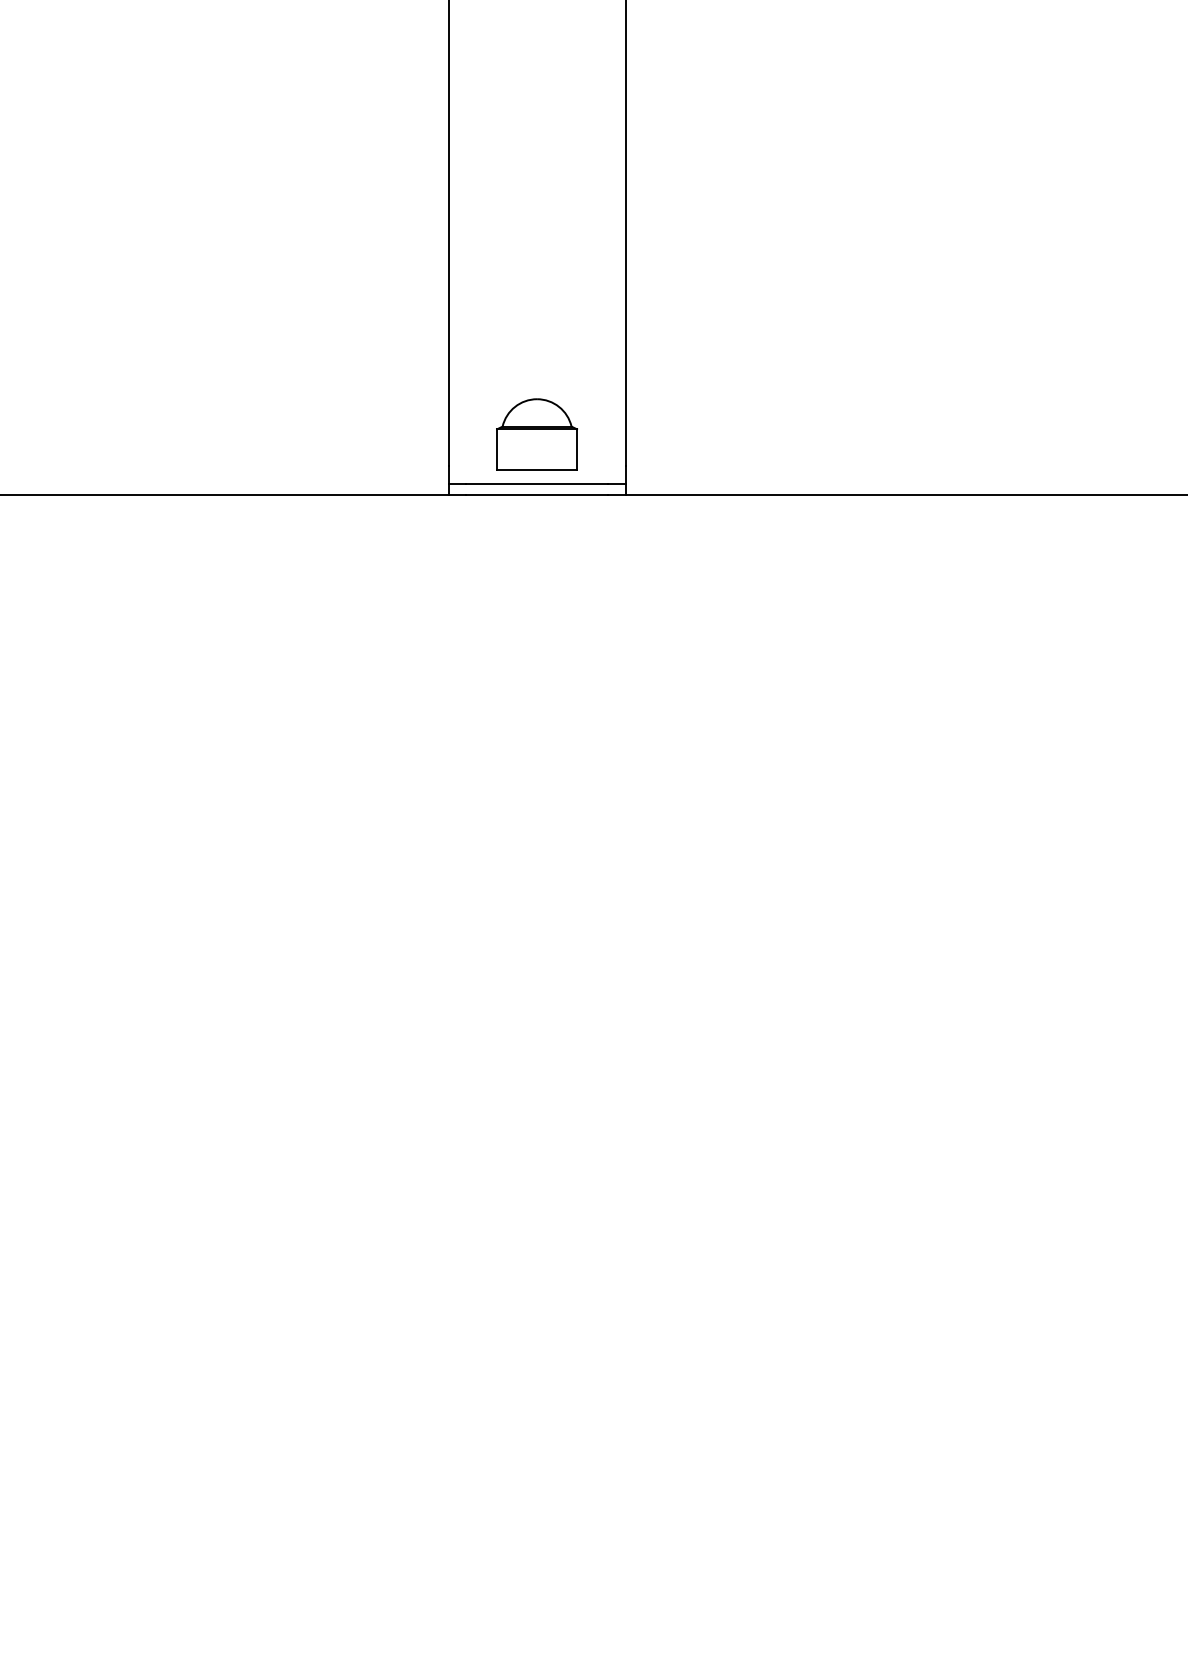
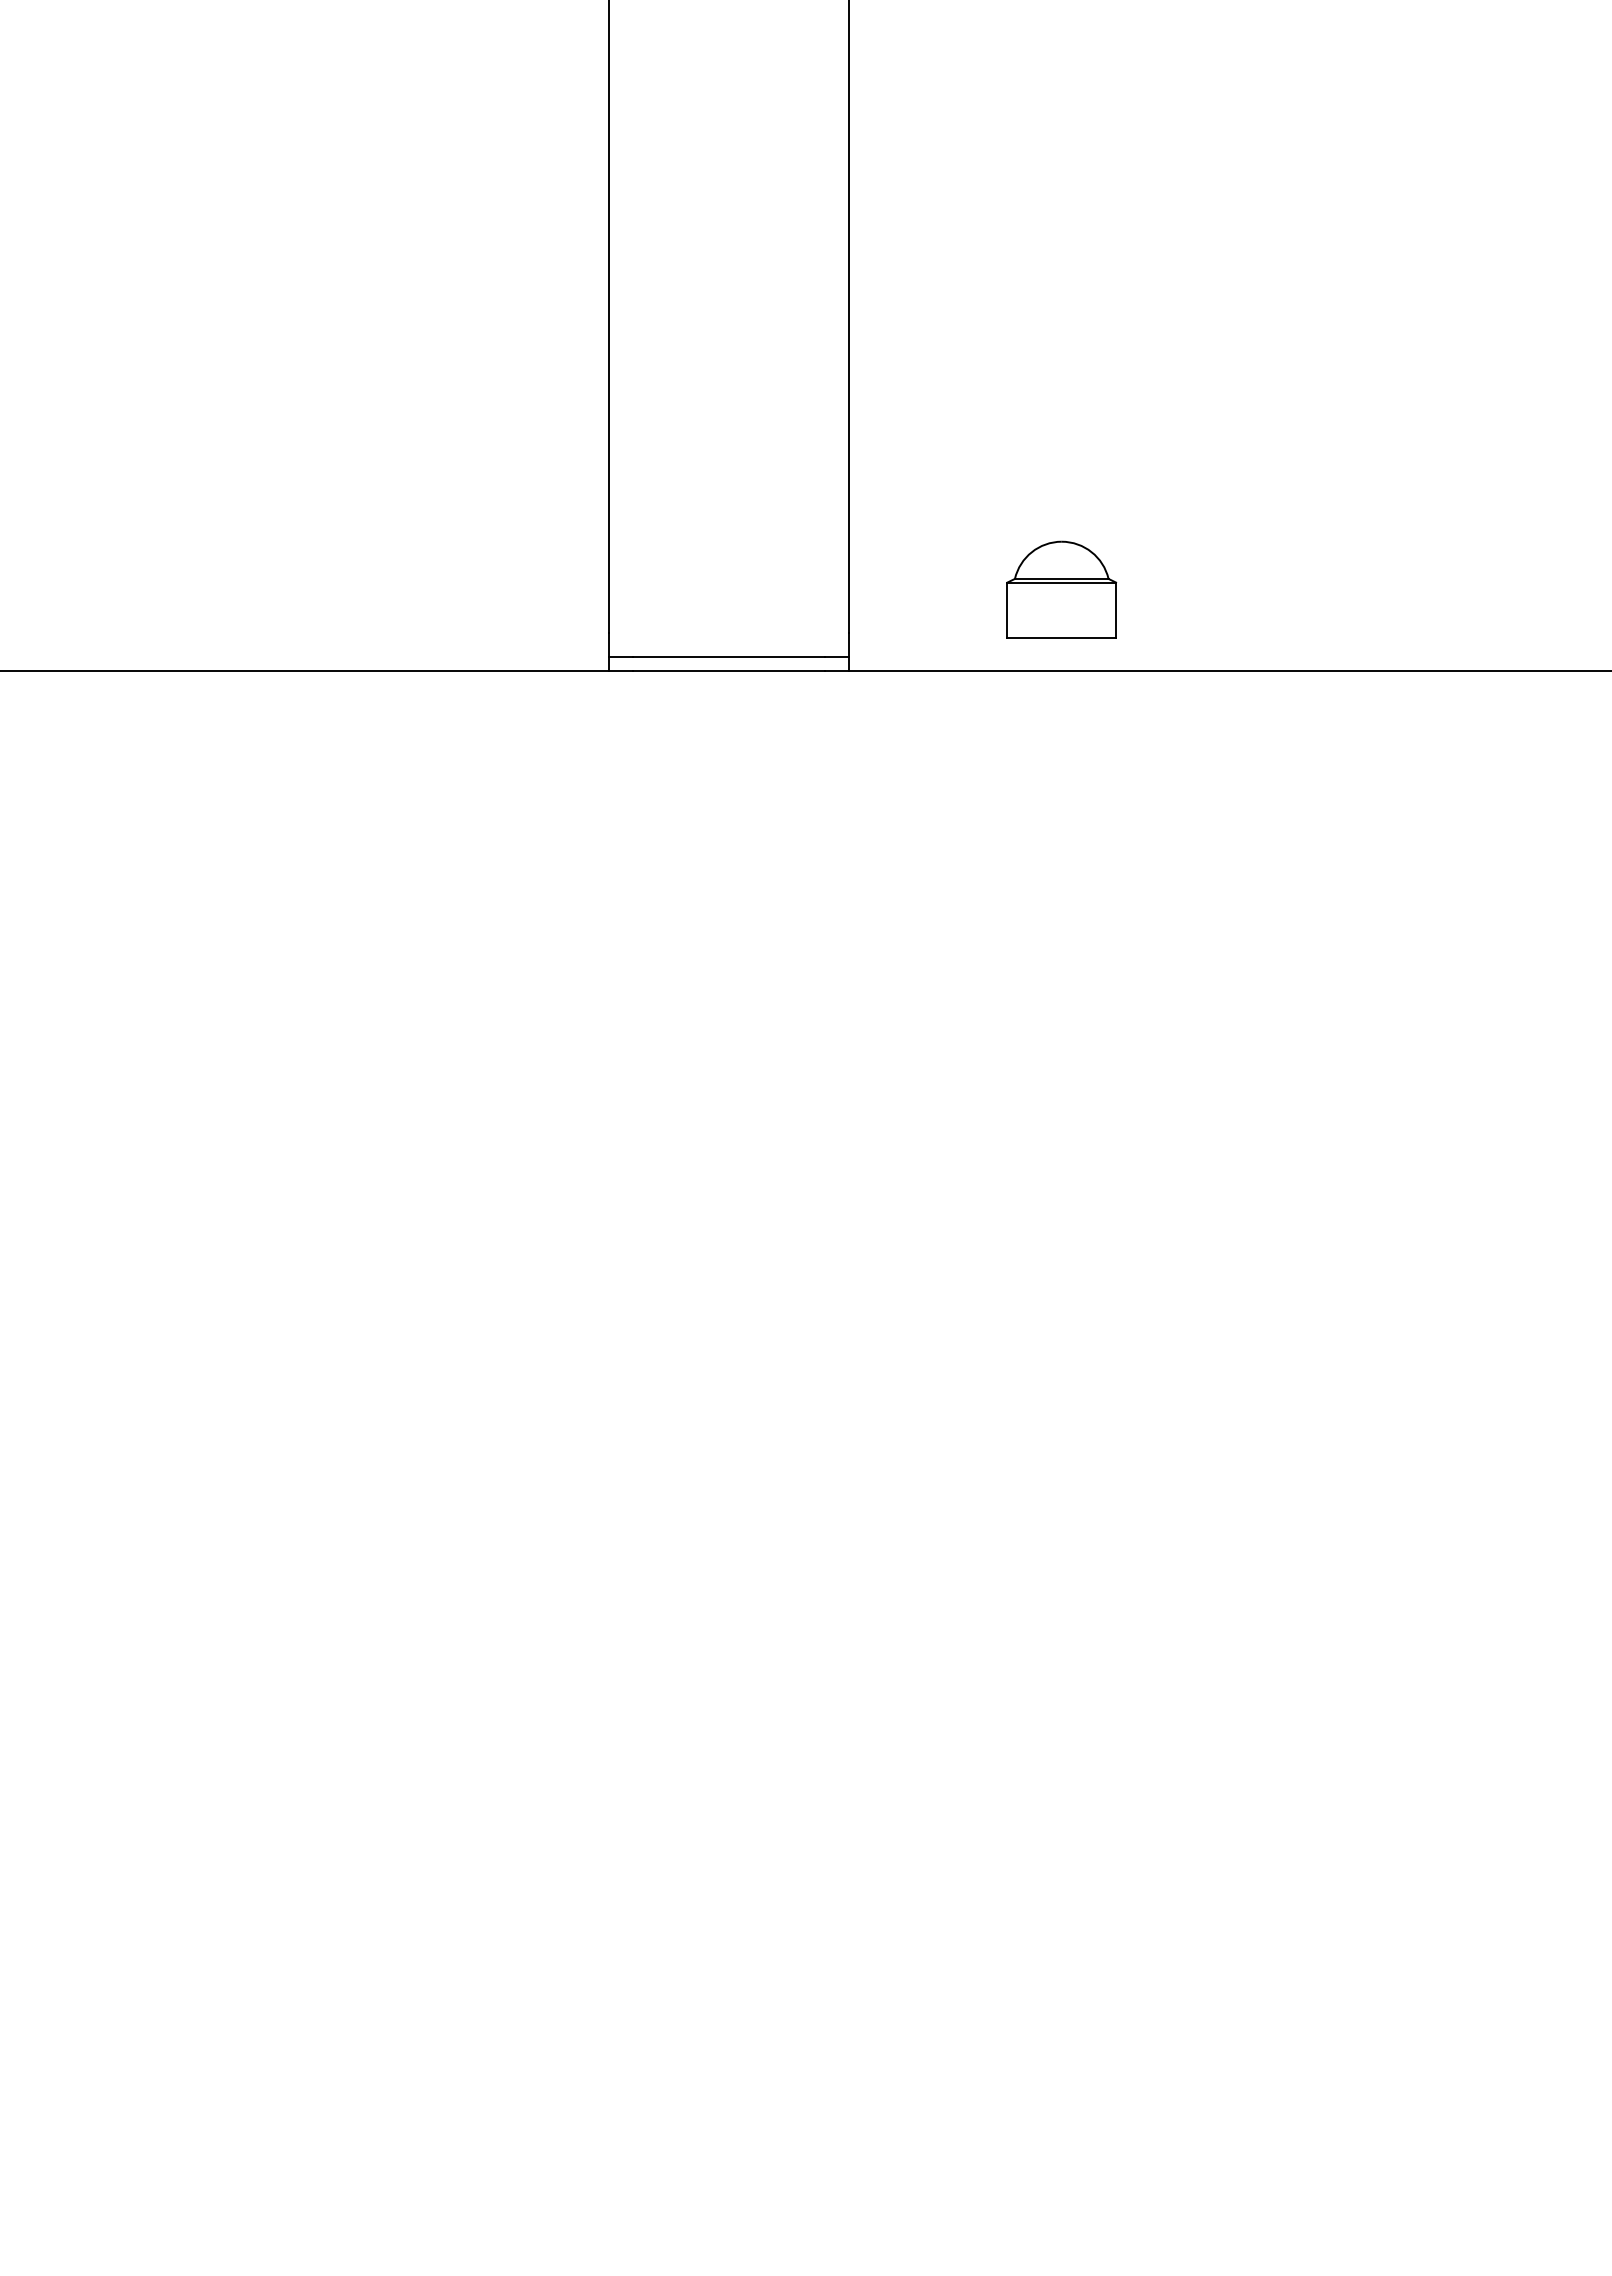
part: (536, 434) -> (1061, 589), moved

